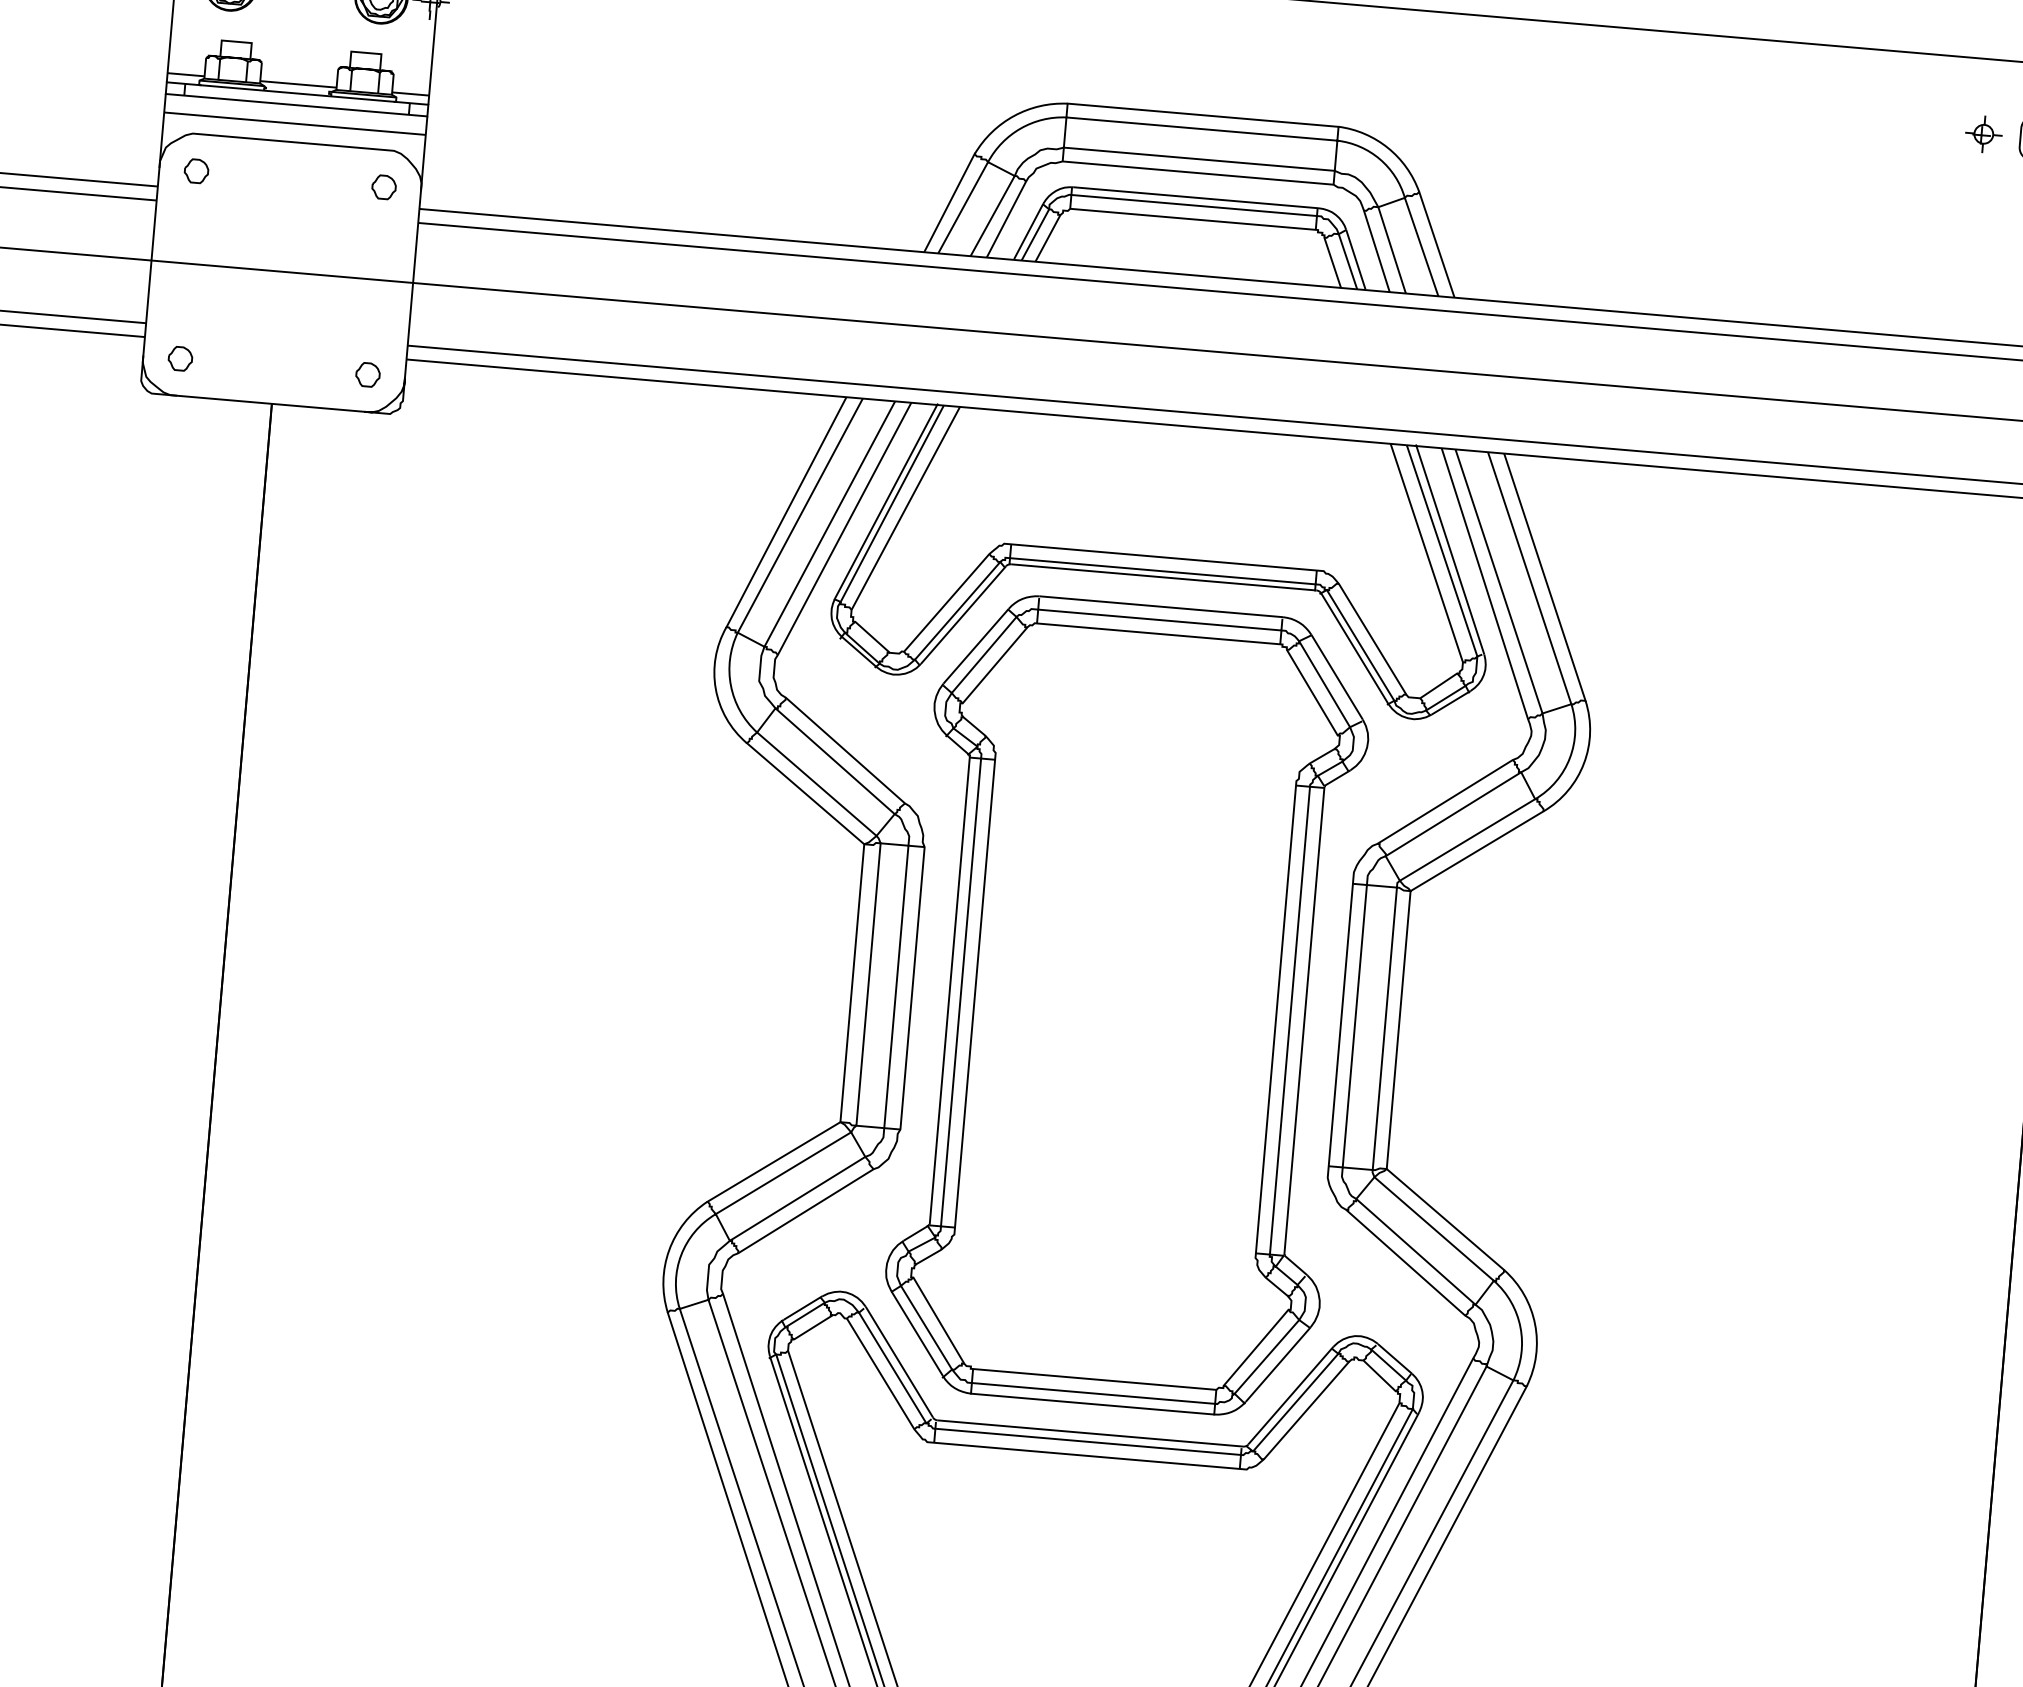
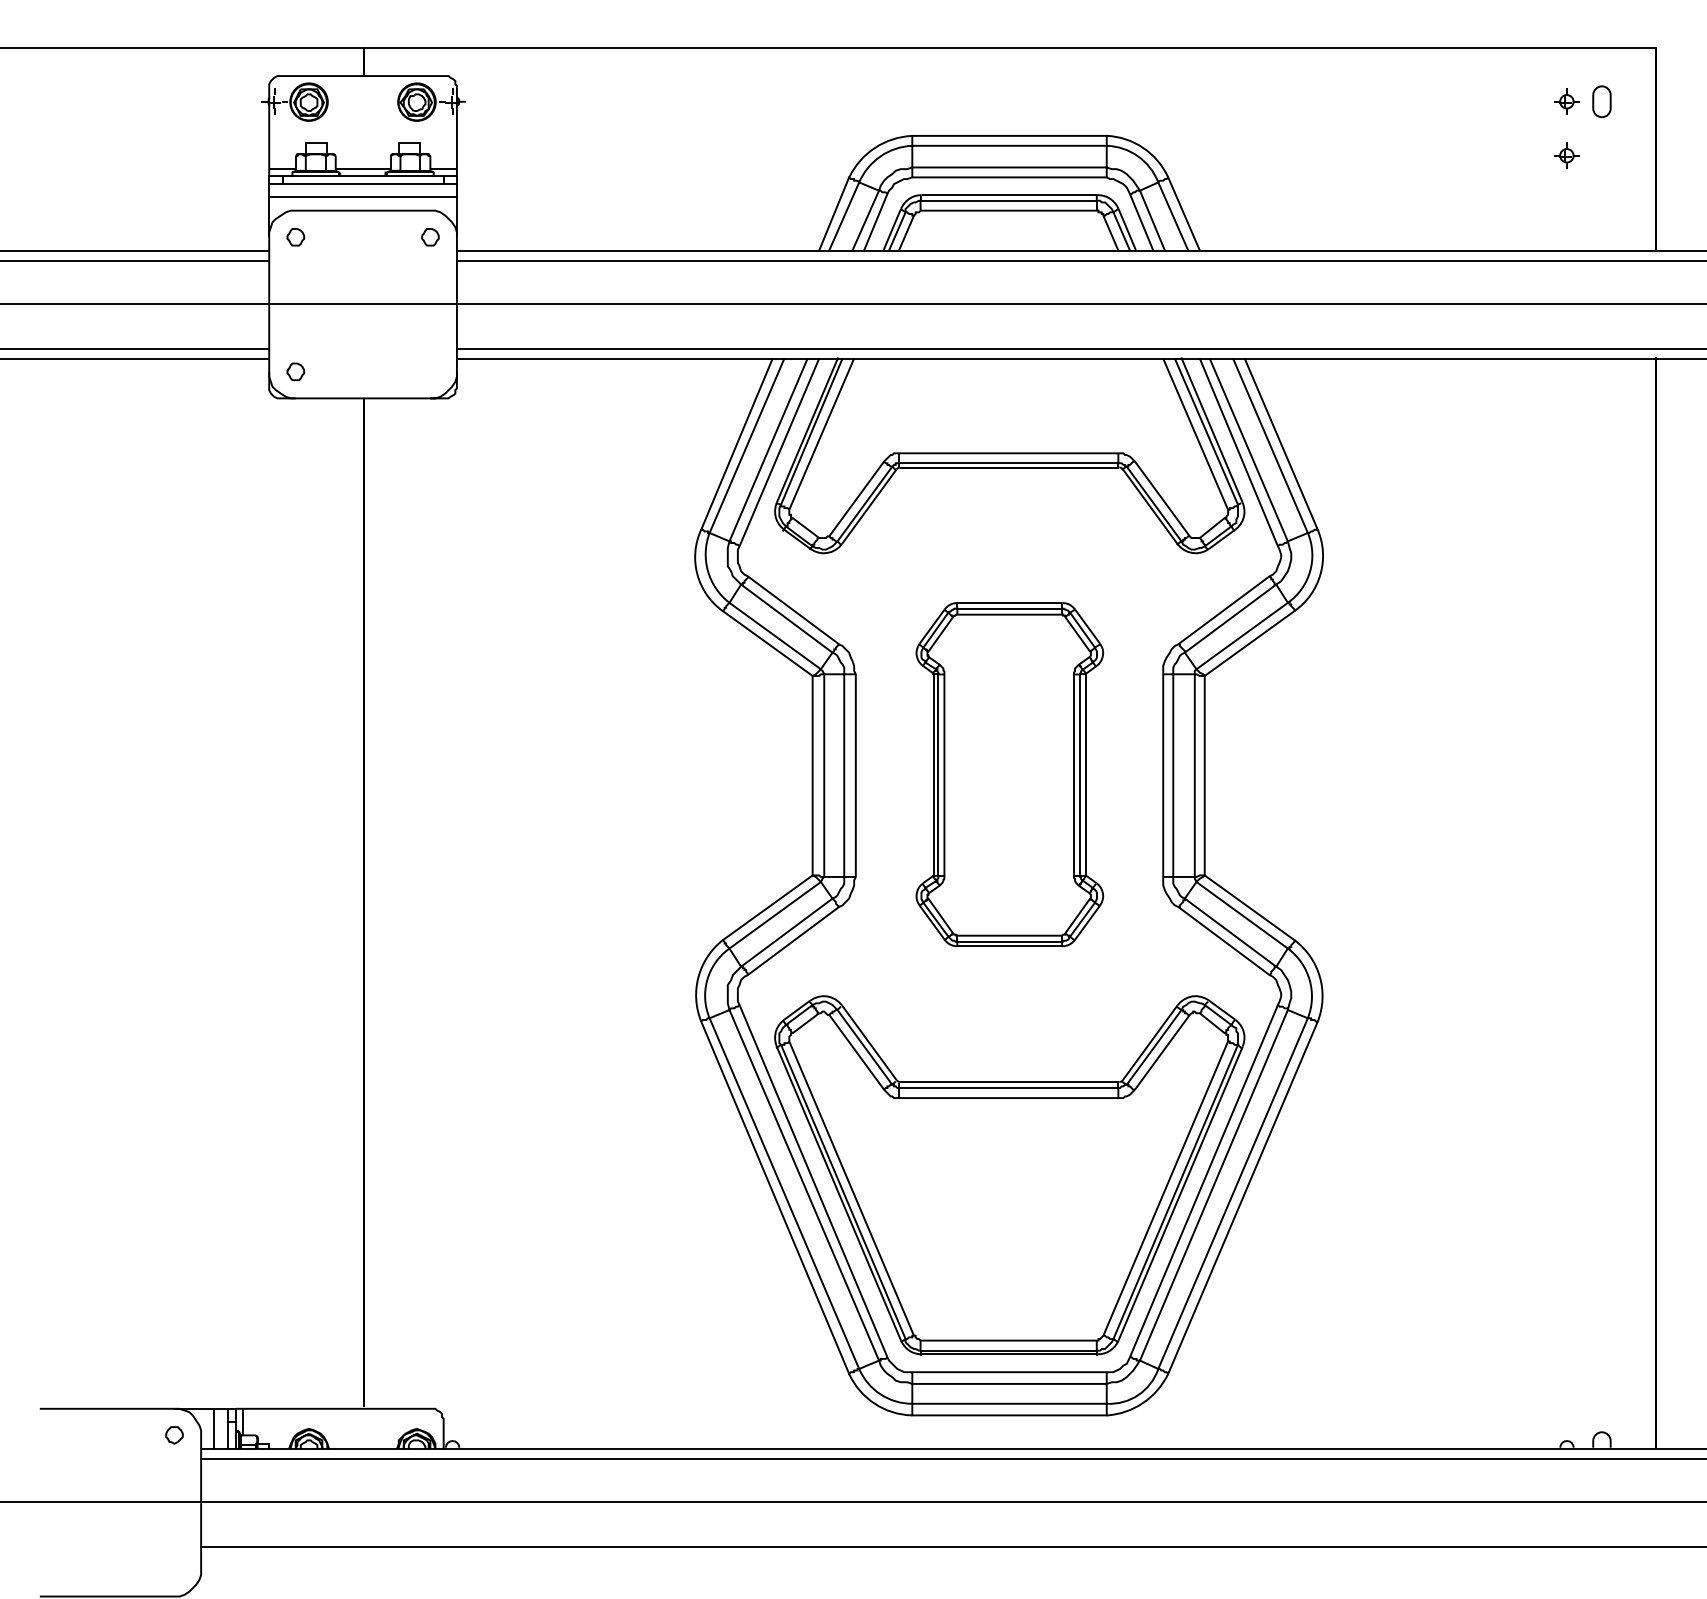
part: (1976, 209) -> (1566, 155), added
part: (368, 374) -> (430, 371), removed
part: (1126, 1005) -> (1009, 774), size x0.6

